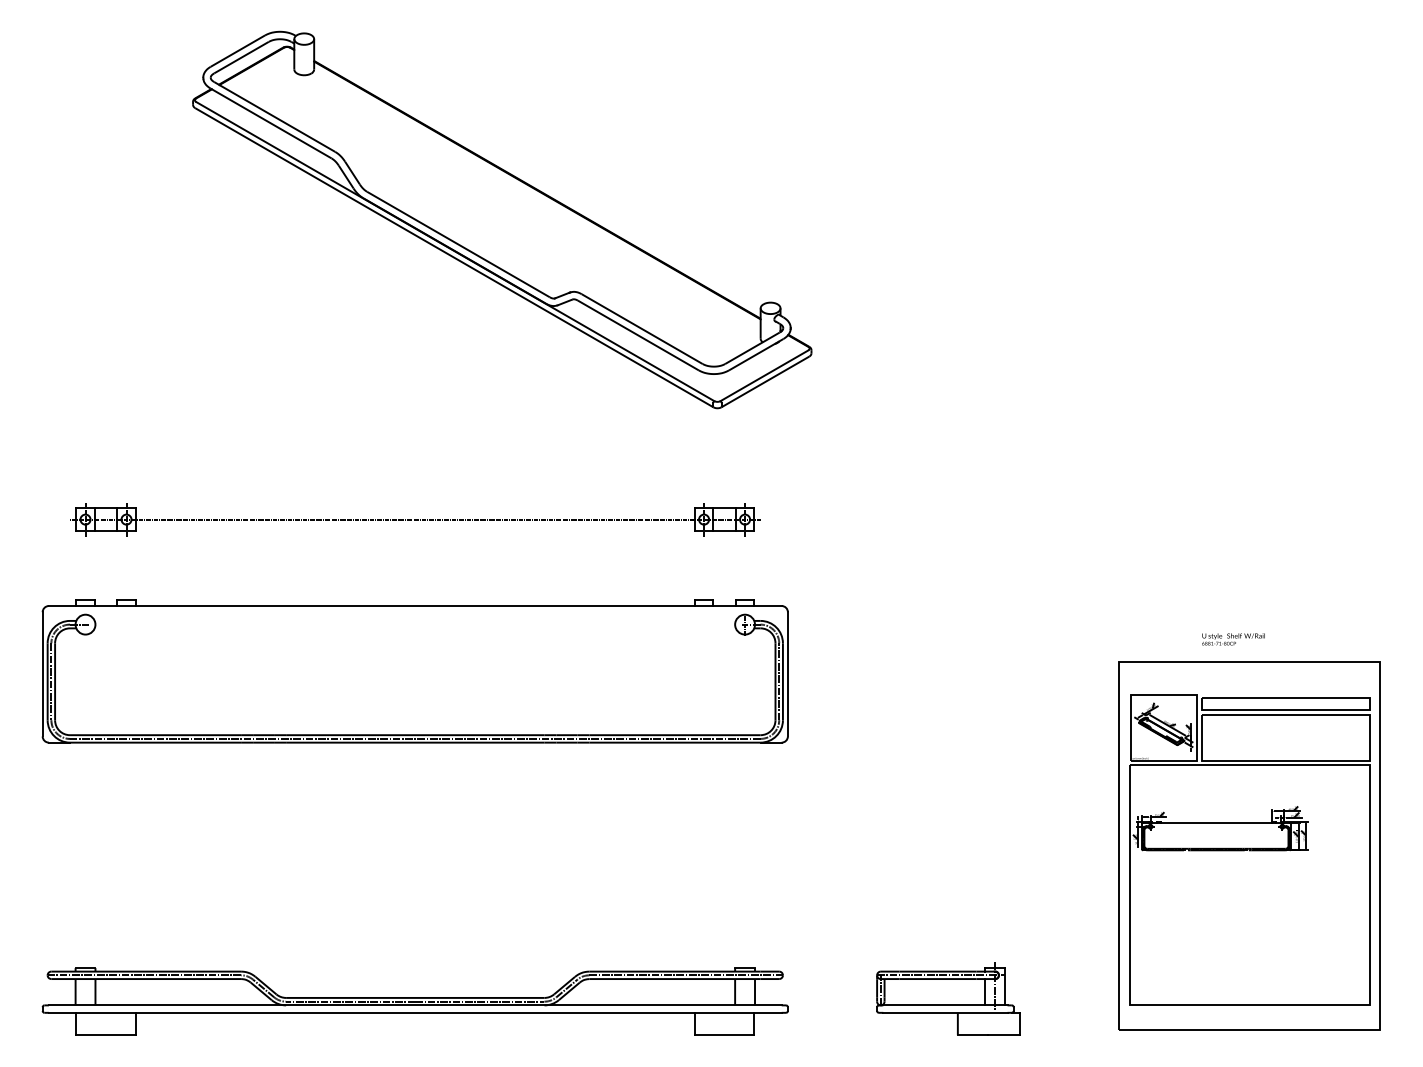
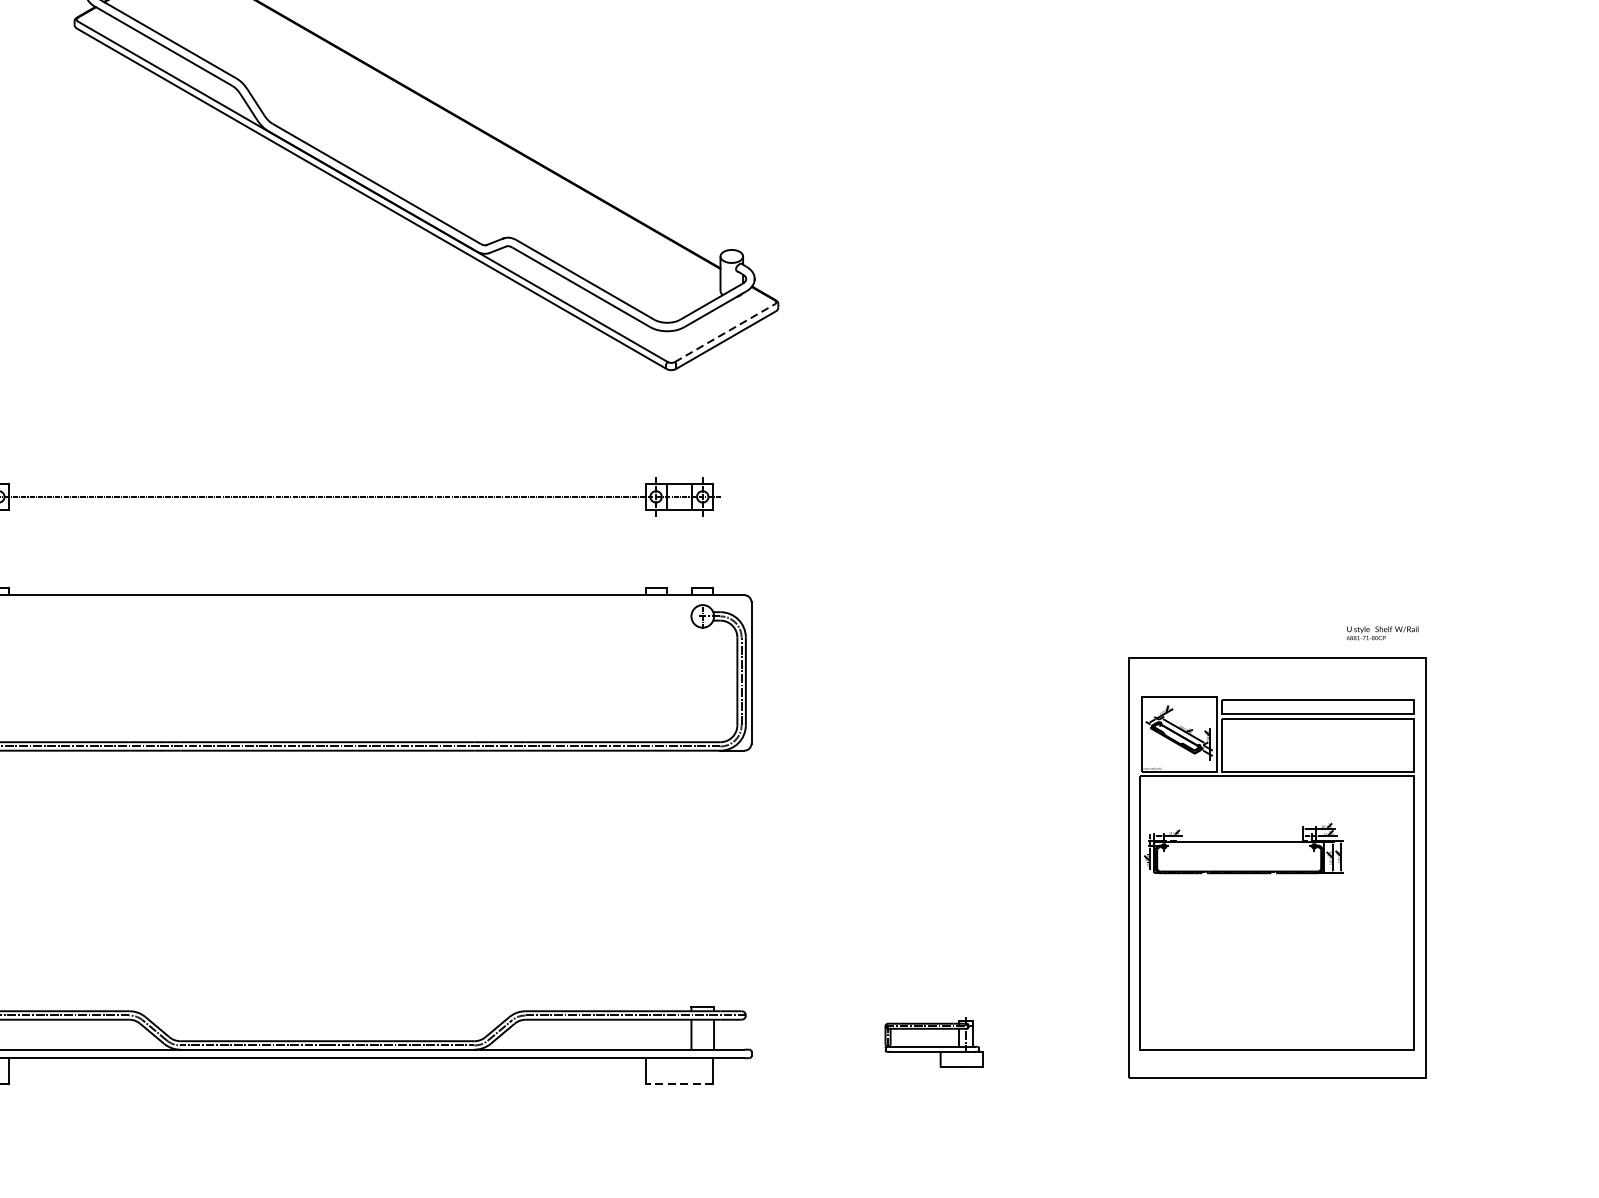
line: (764, 375) -> (724, 332), solid -> dashed
text: (1233, 639) -> (1382, 633), moved
part: (948, 998) -> (934, 1041), size x0.6
line: (724, 1035) -> (679, 1083), solid -> dashed

